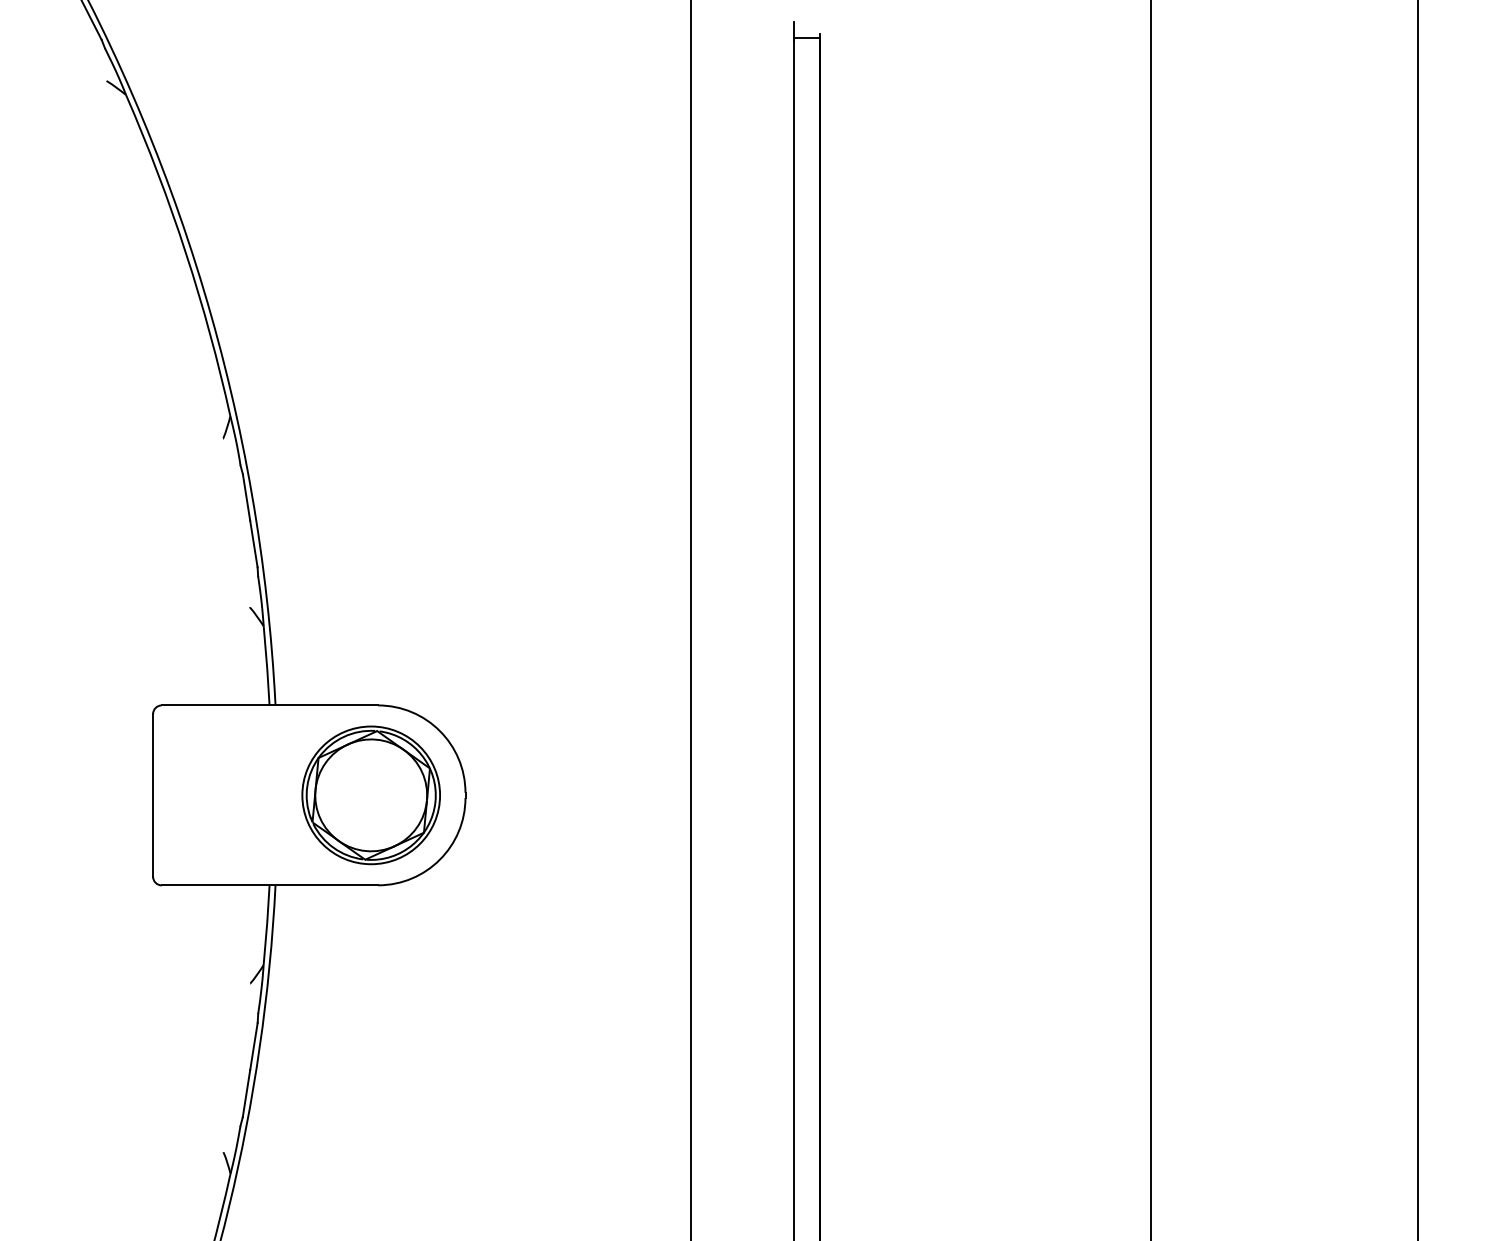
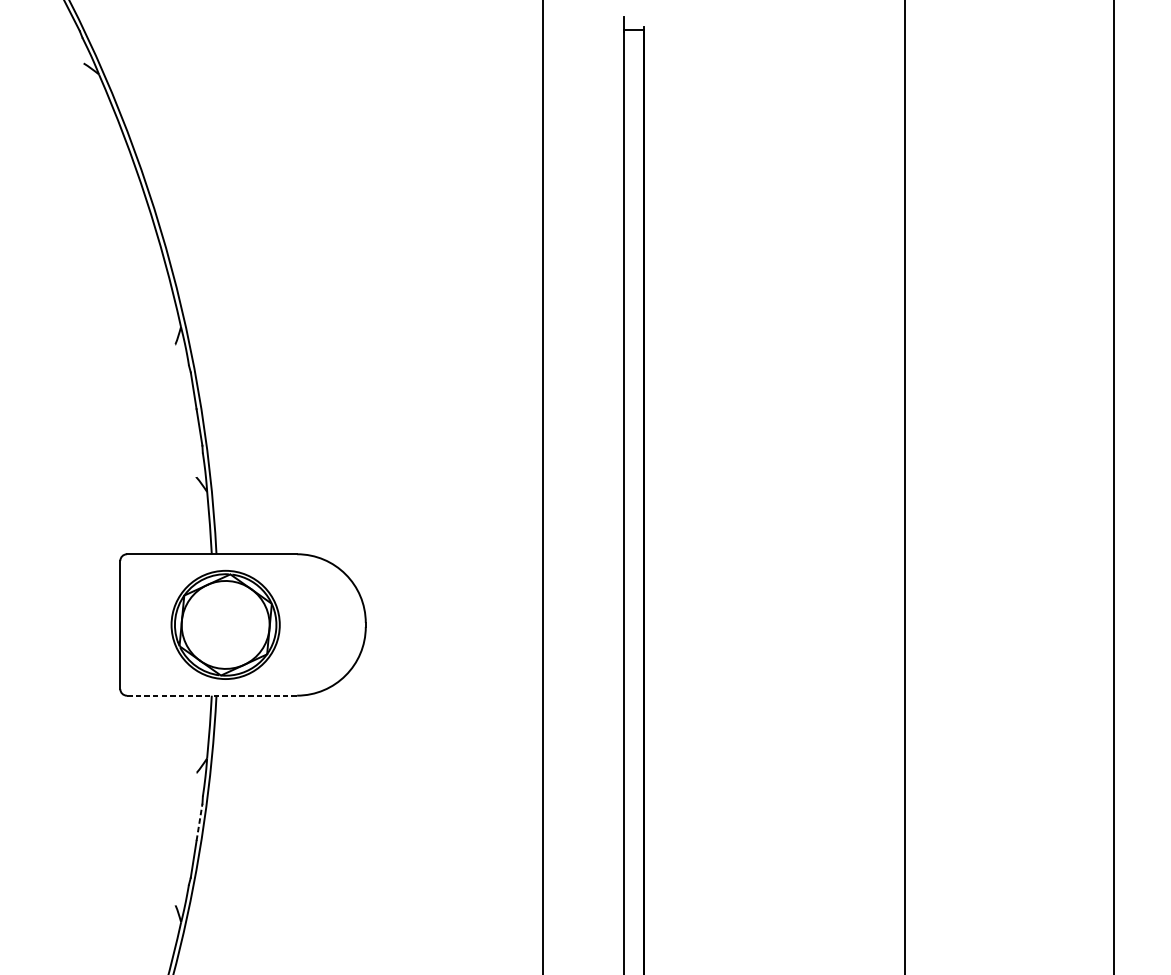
part: (370, 795) -> (225, 625), moved
line: (270, 885) -> (212, 695), solid -> dashed
line: (253, 1046) -> (199, 822), solid -> dashed

